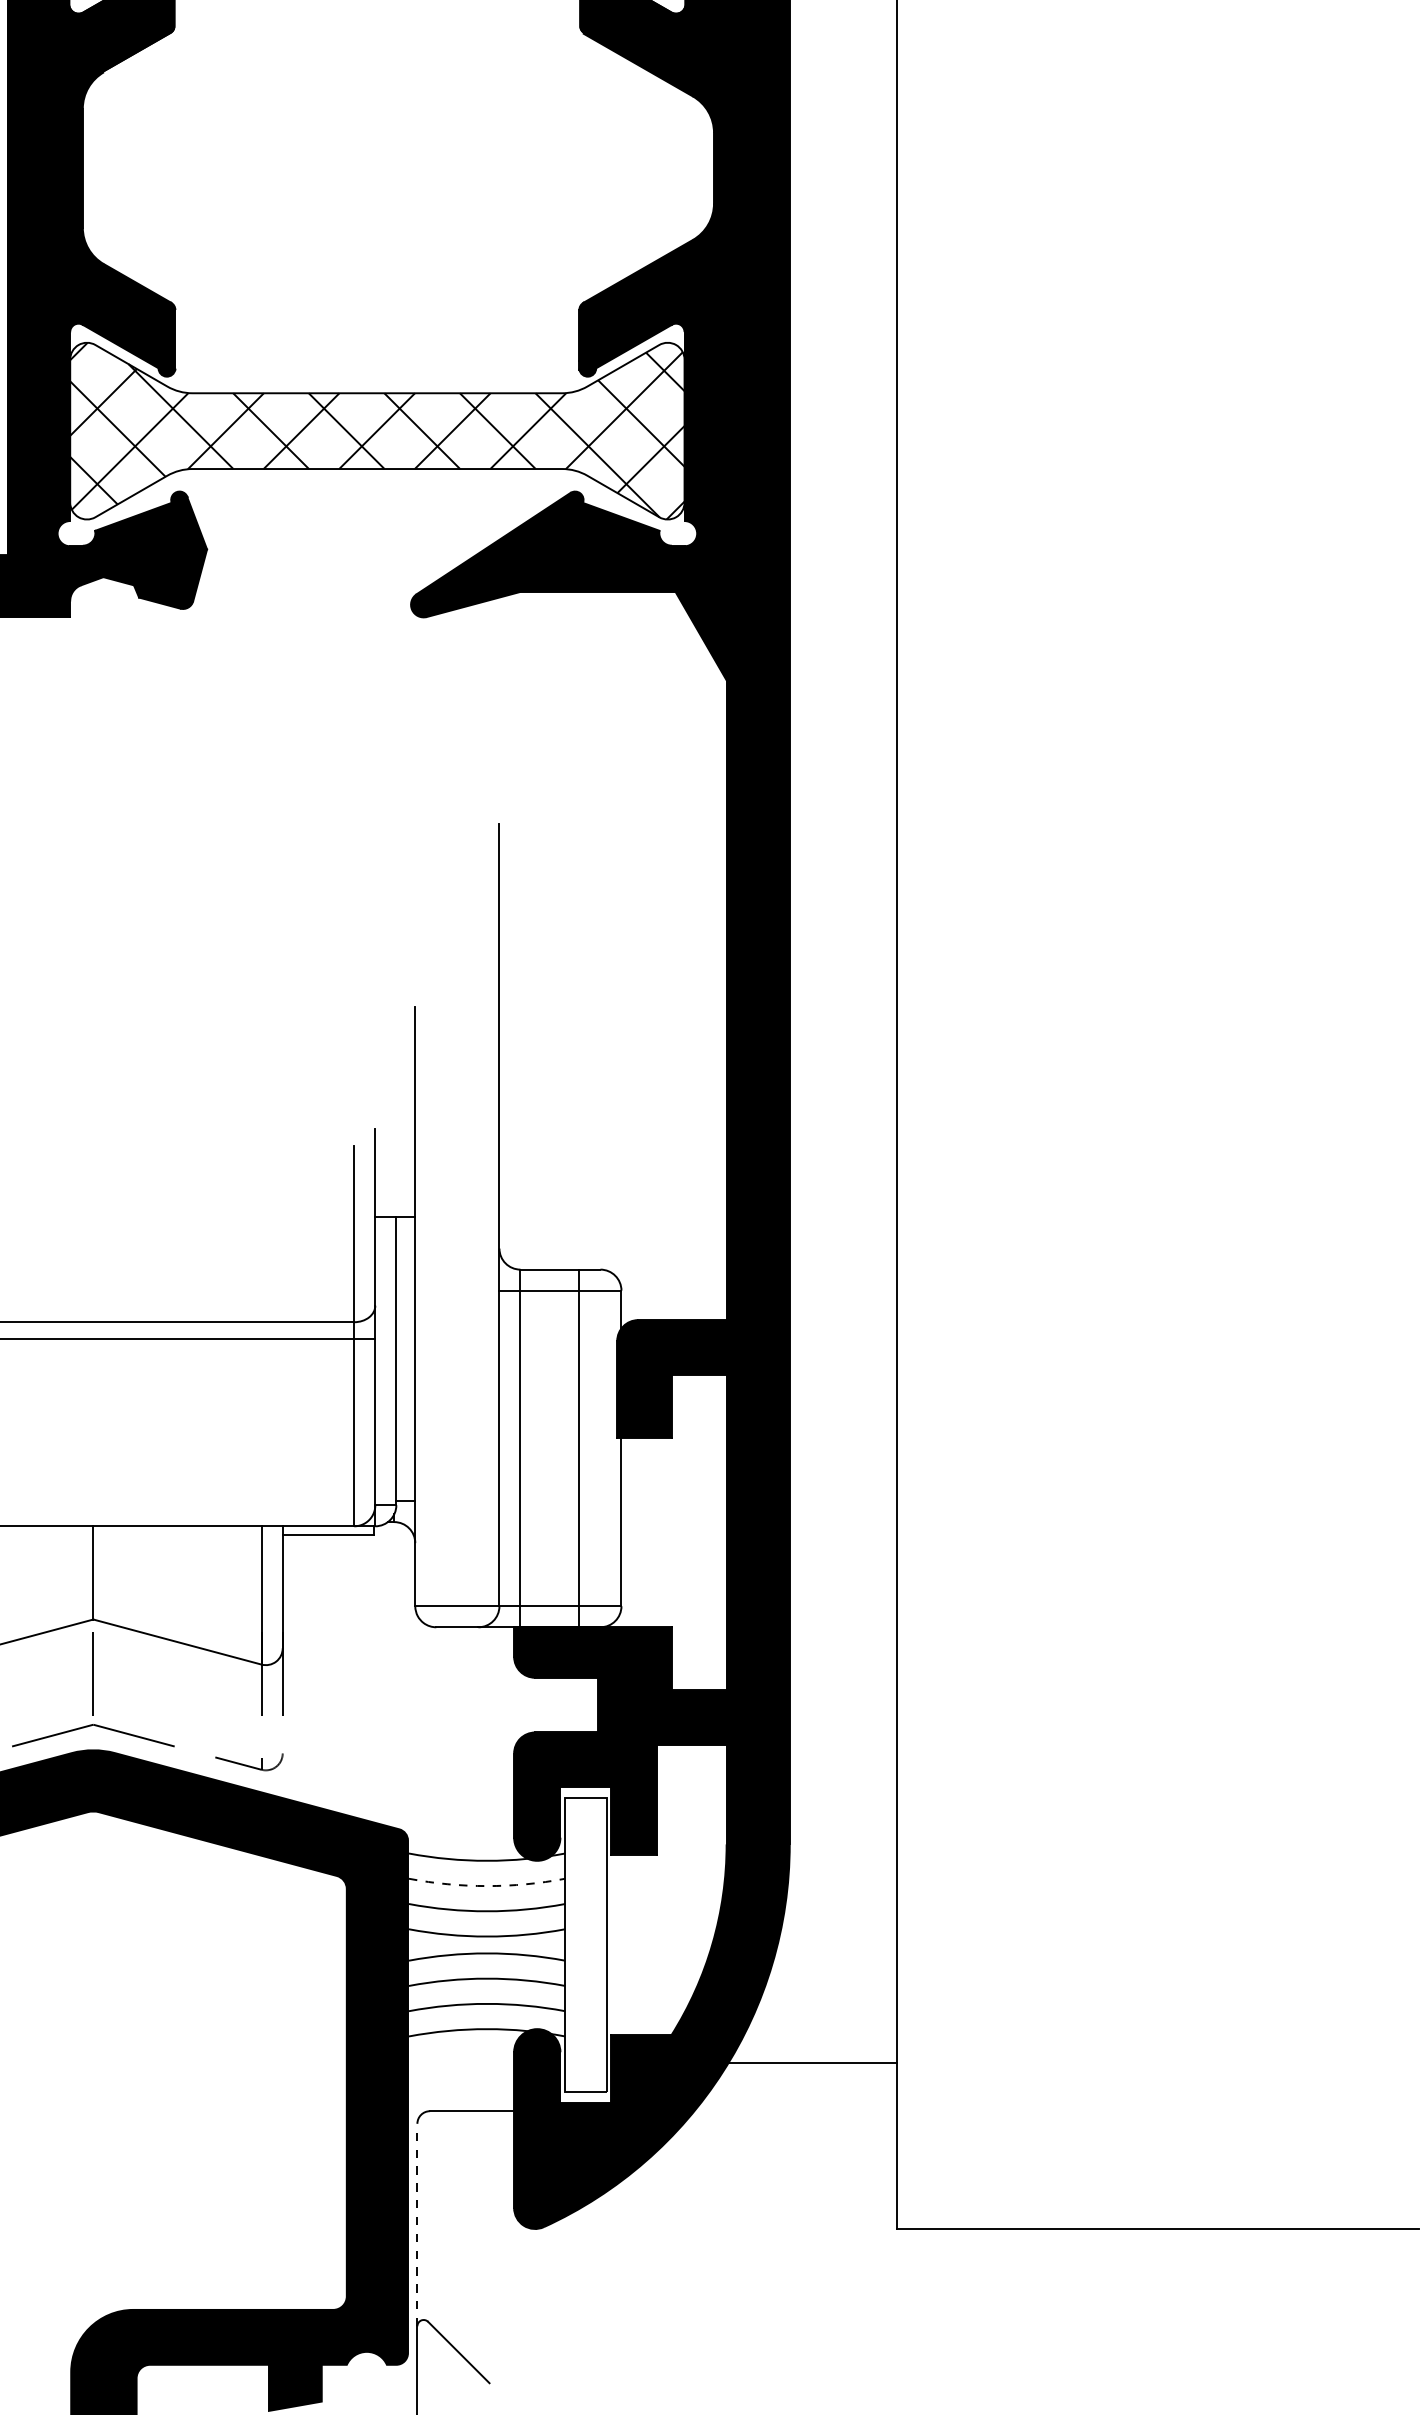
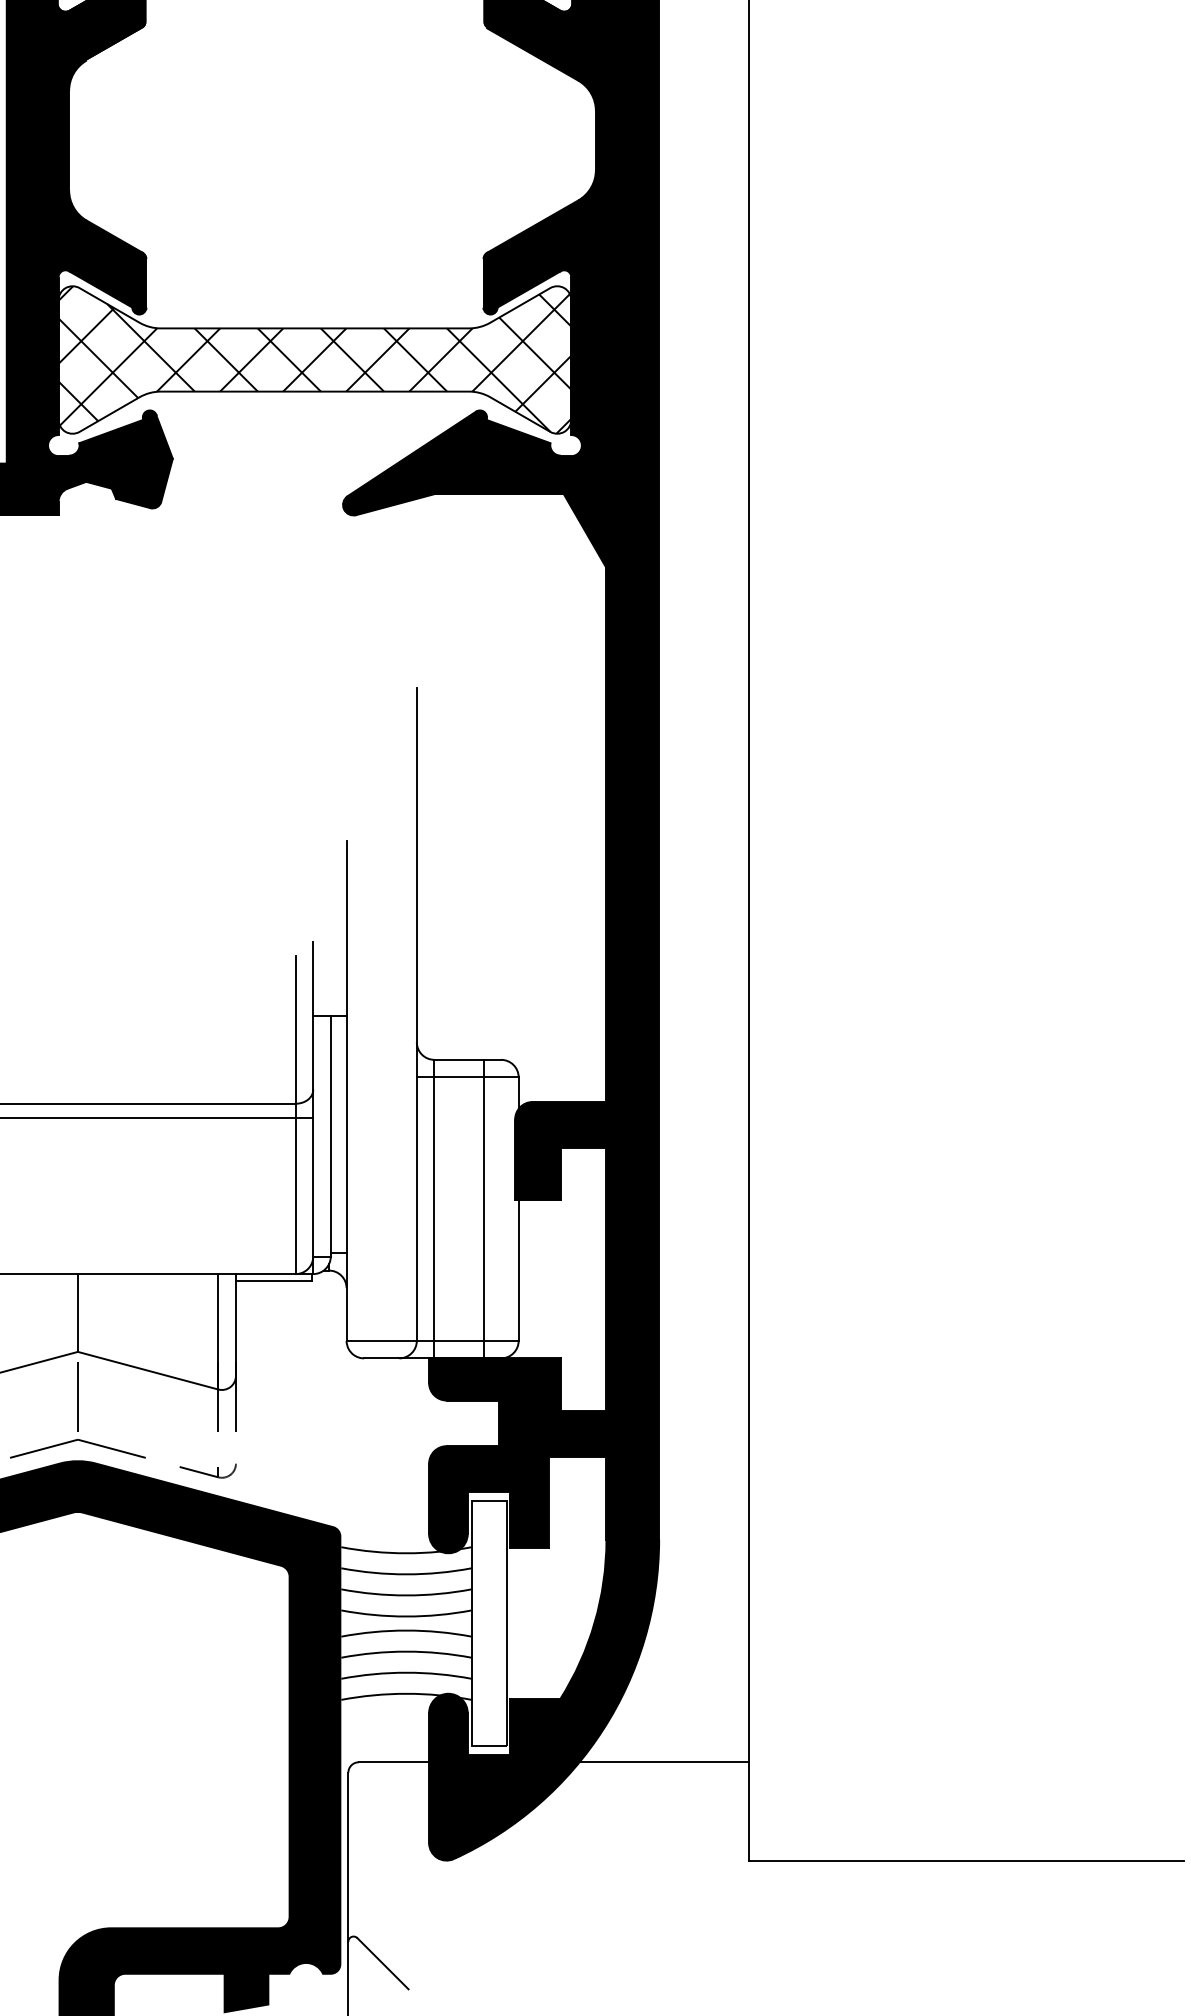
arc: (487, 1886) -> (406, 1574), dashed -> solid
line: (794, 2063) -> (663, 1762), moved
line: (417, 2225) -> (348, 1857), dashed -> solid

